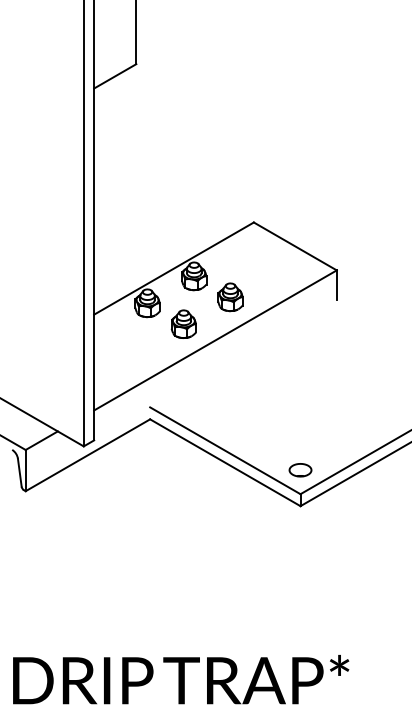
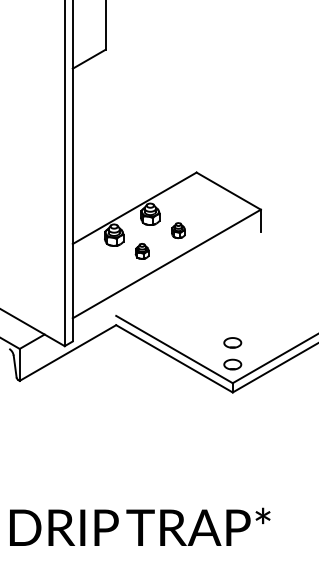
part: (230, 297) -> (178, 230), size x0.7
part: (183, 323) -> (142, 250), size x0.7
part: (300, 442) -> (232, 343), added

